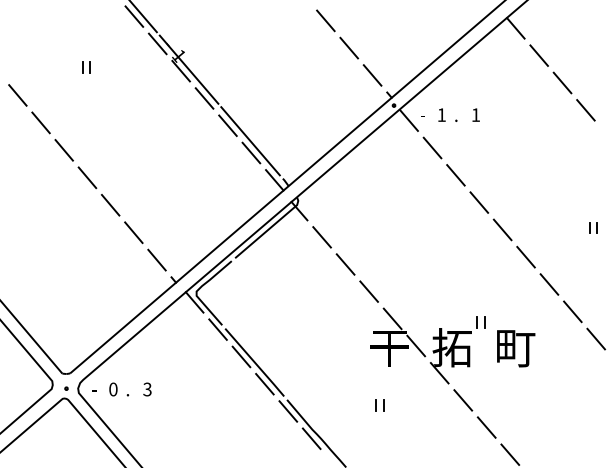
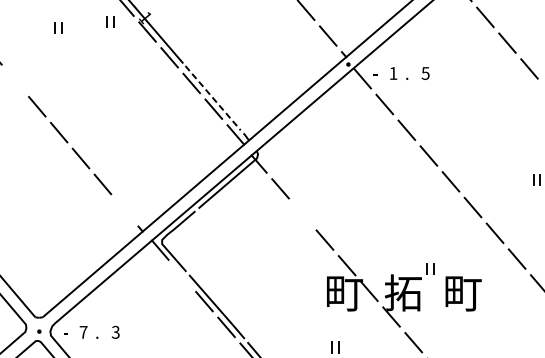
part: (141, 60) -> (110, 21), added
text: (475, 114) -> (425, 72), 1 -> 5
line: (40, 122) -> (14, 80), removed
line: (250, 141) -> (212, 98), solid -> dashed
line: (156, 259) -> (124, 209), removed
line: (345, 264) -> (302, 214), removed
line: (217, 329) -> (181, 275), removed
text: (389, 348) -> (344, 293), 干 -> 町
text: (113, 389) -> (83, 332), 0 -> 7

